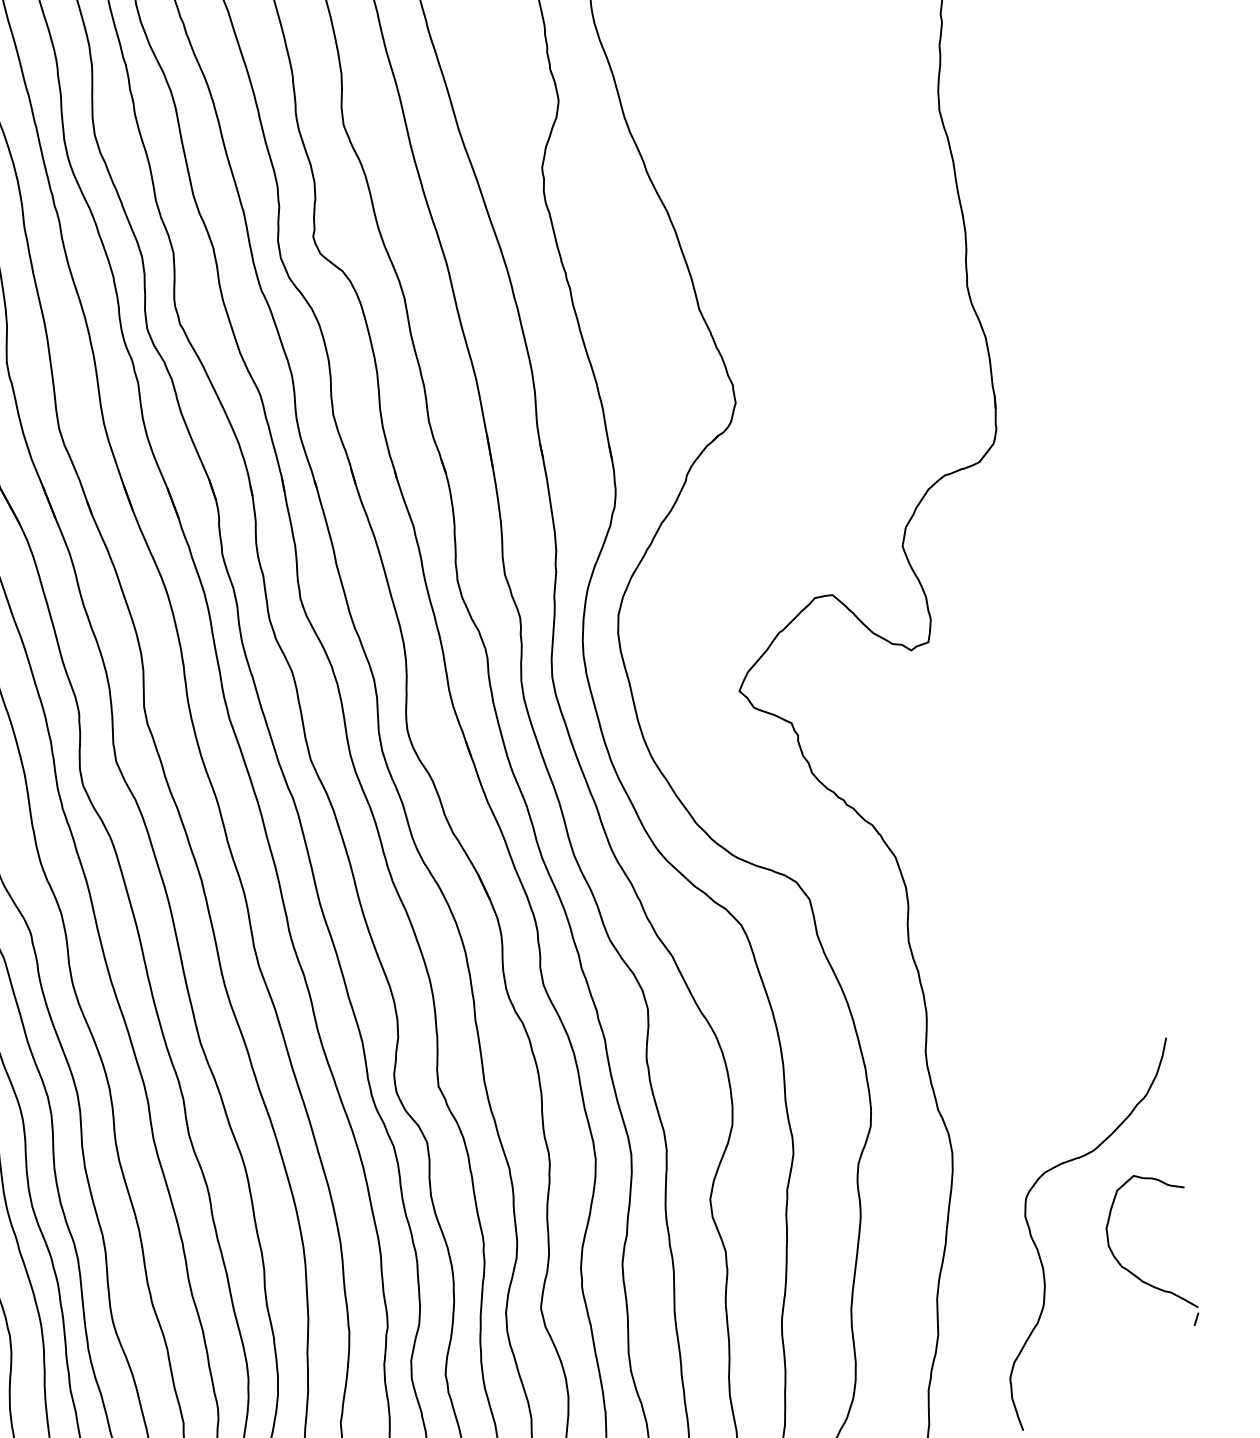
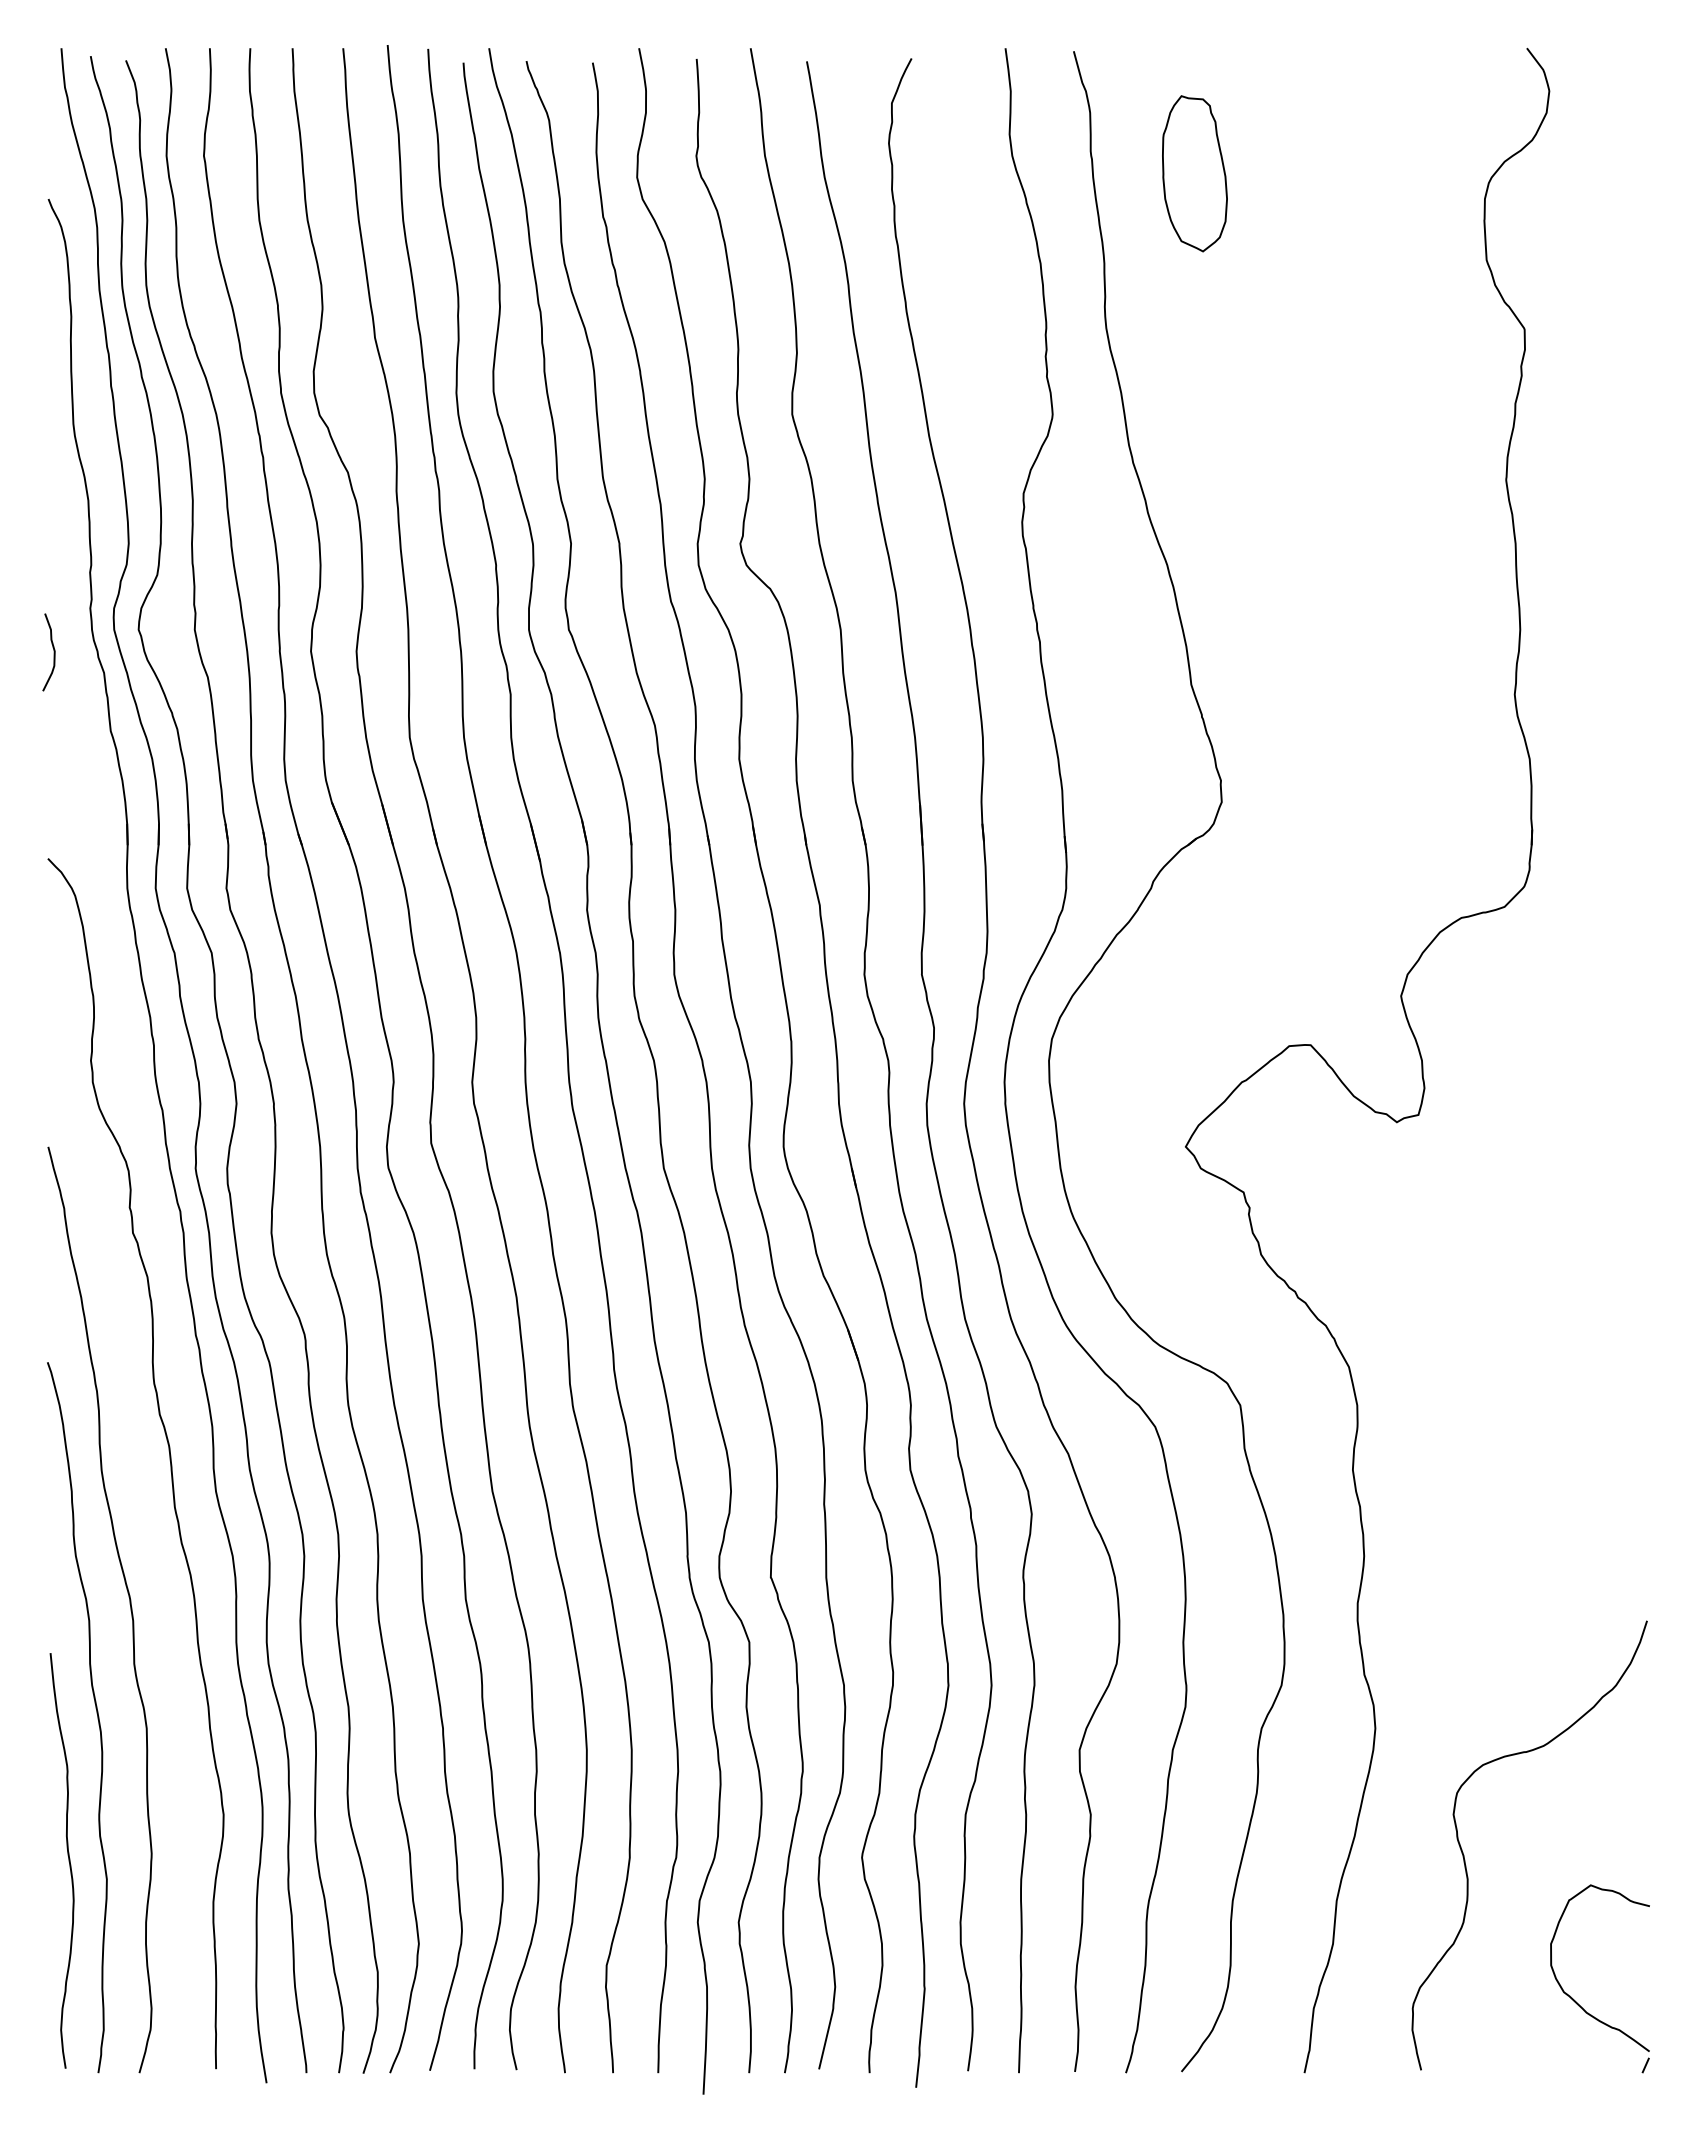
part: (1133, 1273) -> (1576, 2001), moved

